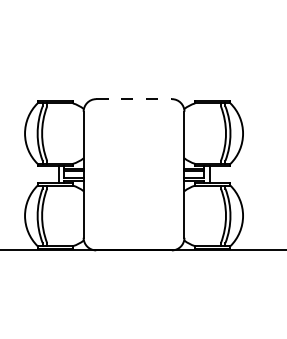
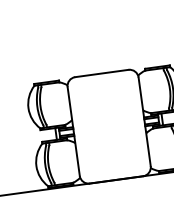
line: (134, 99) -> (102, 73), dashed -> solid

